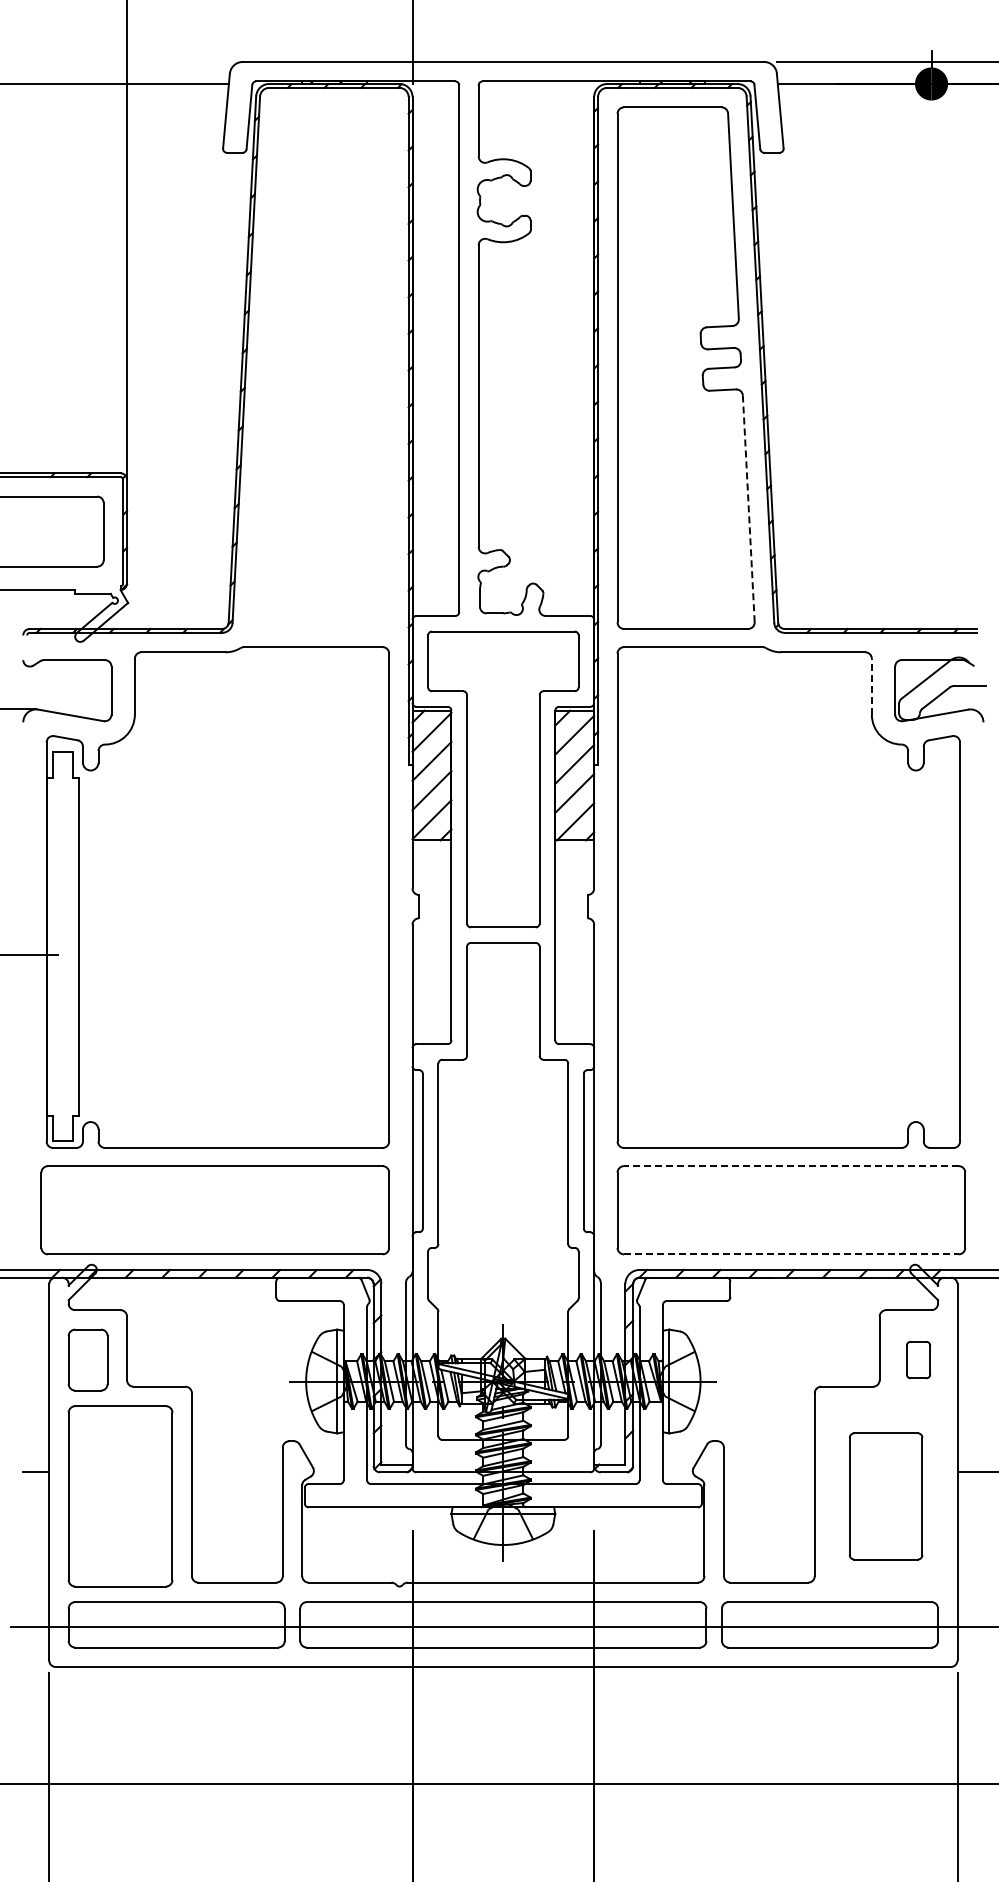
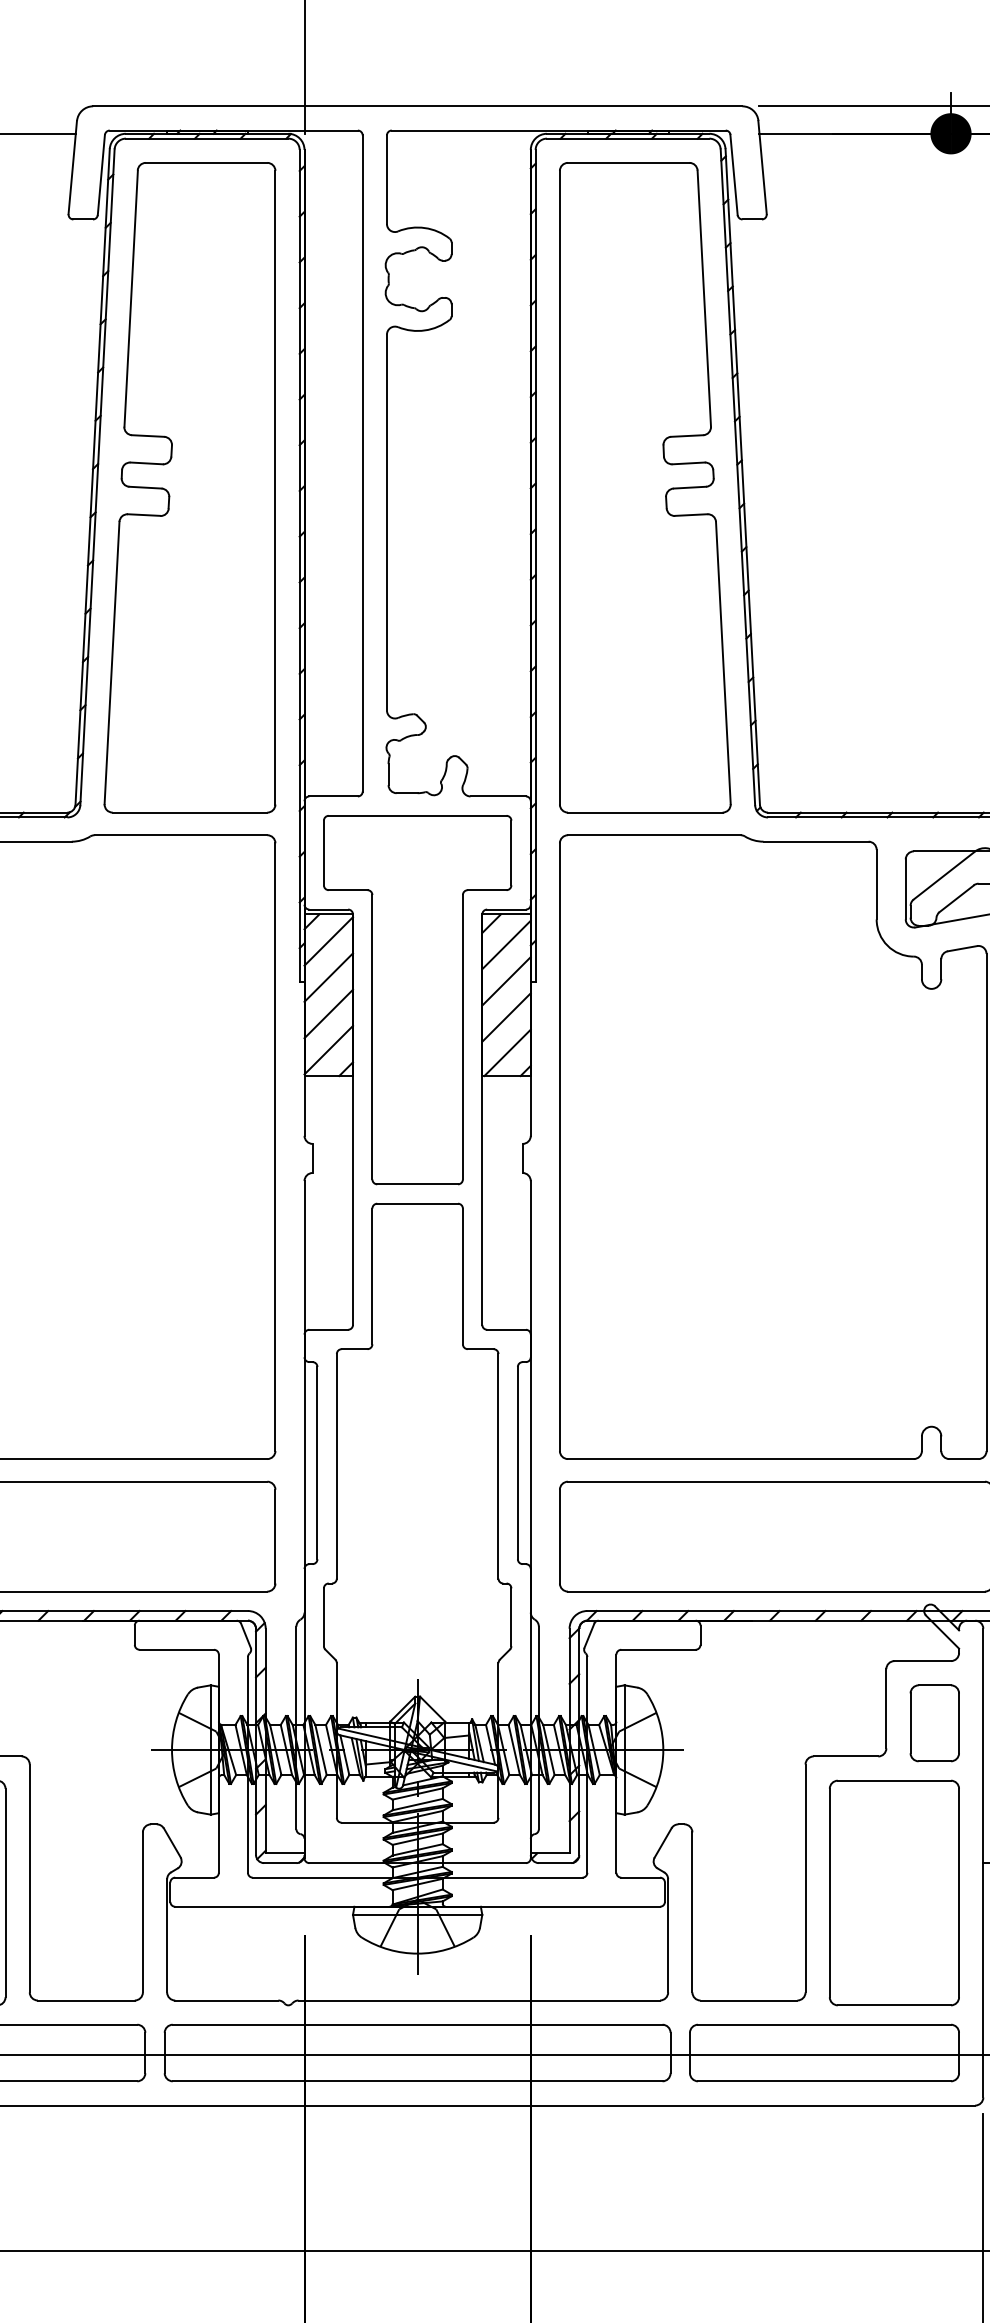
part: (320, 367) -> (189, 486), added
line: (748, 508) -> (723, 662), dashed -> solid
line: (871, 686) -> (876, 884), dashed -> solid
line: (790, 1166) -> (775, 1482), dashed -> solid
line: (791, 1254) -> (776, 1591), dashed -> solid
part: (918, 1359) -> (934, 1722), size x1.67
part: (885, 1496) -> (893, 1893), size x1.43

